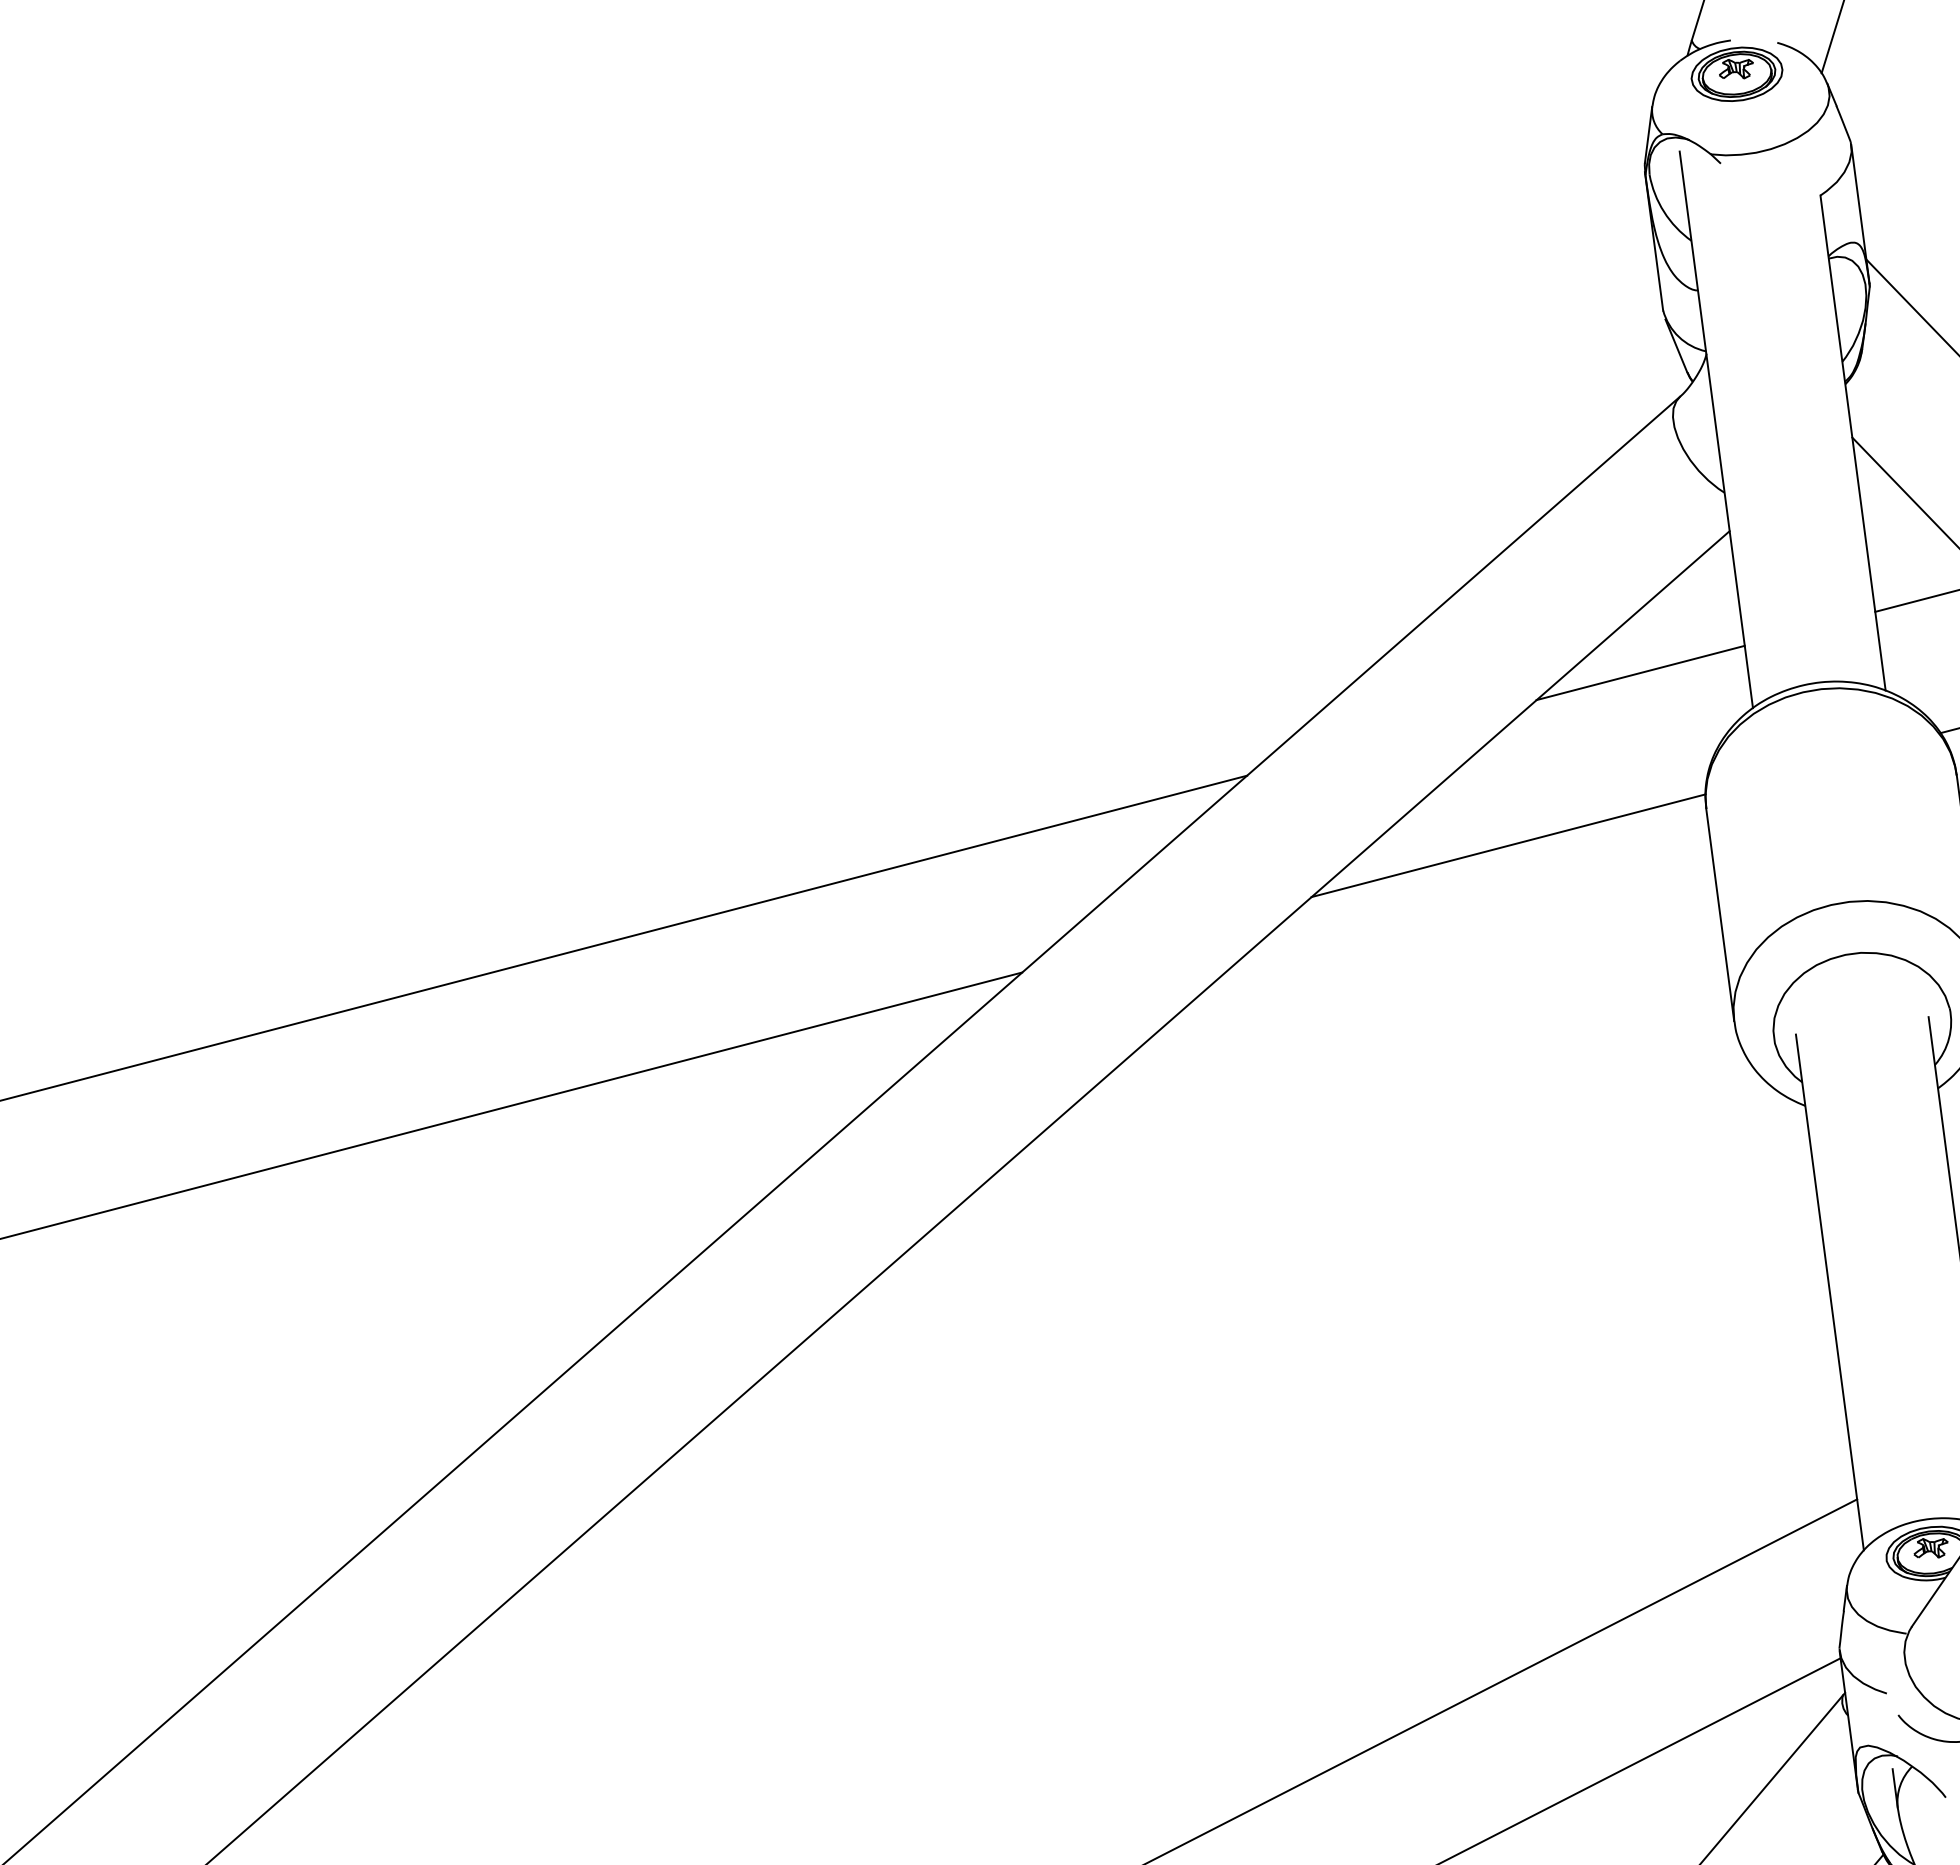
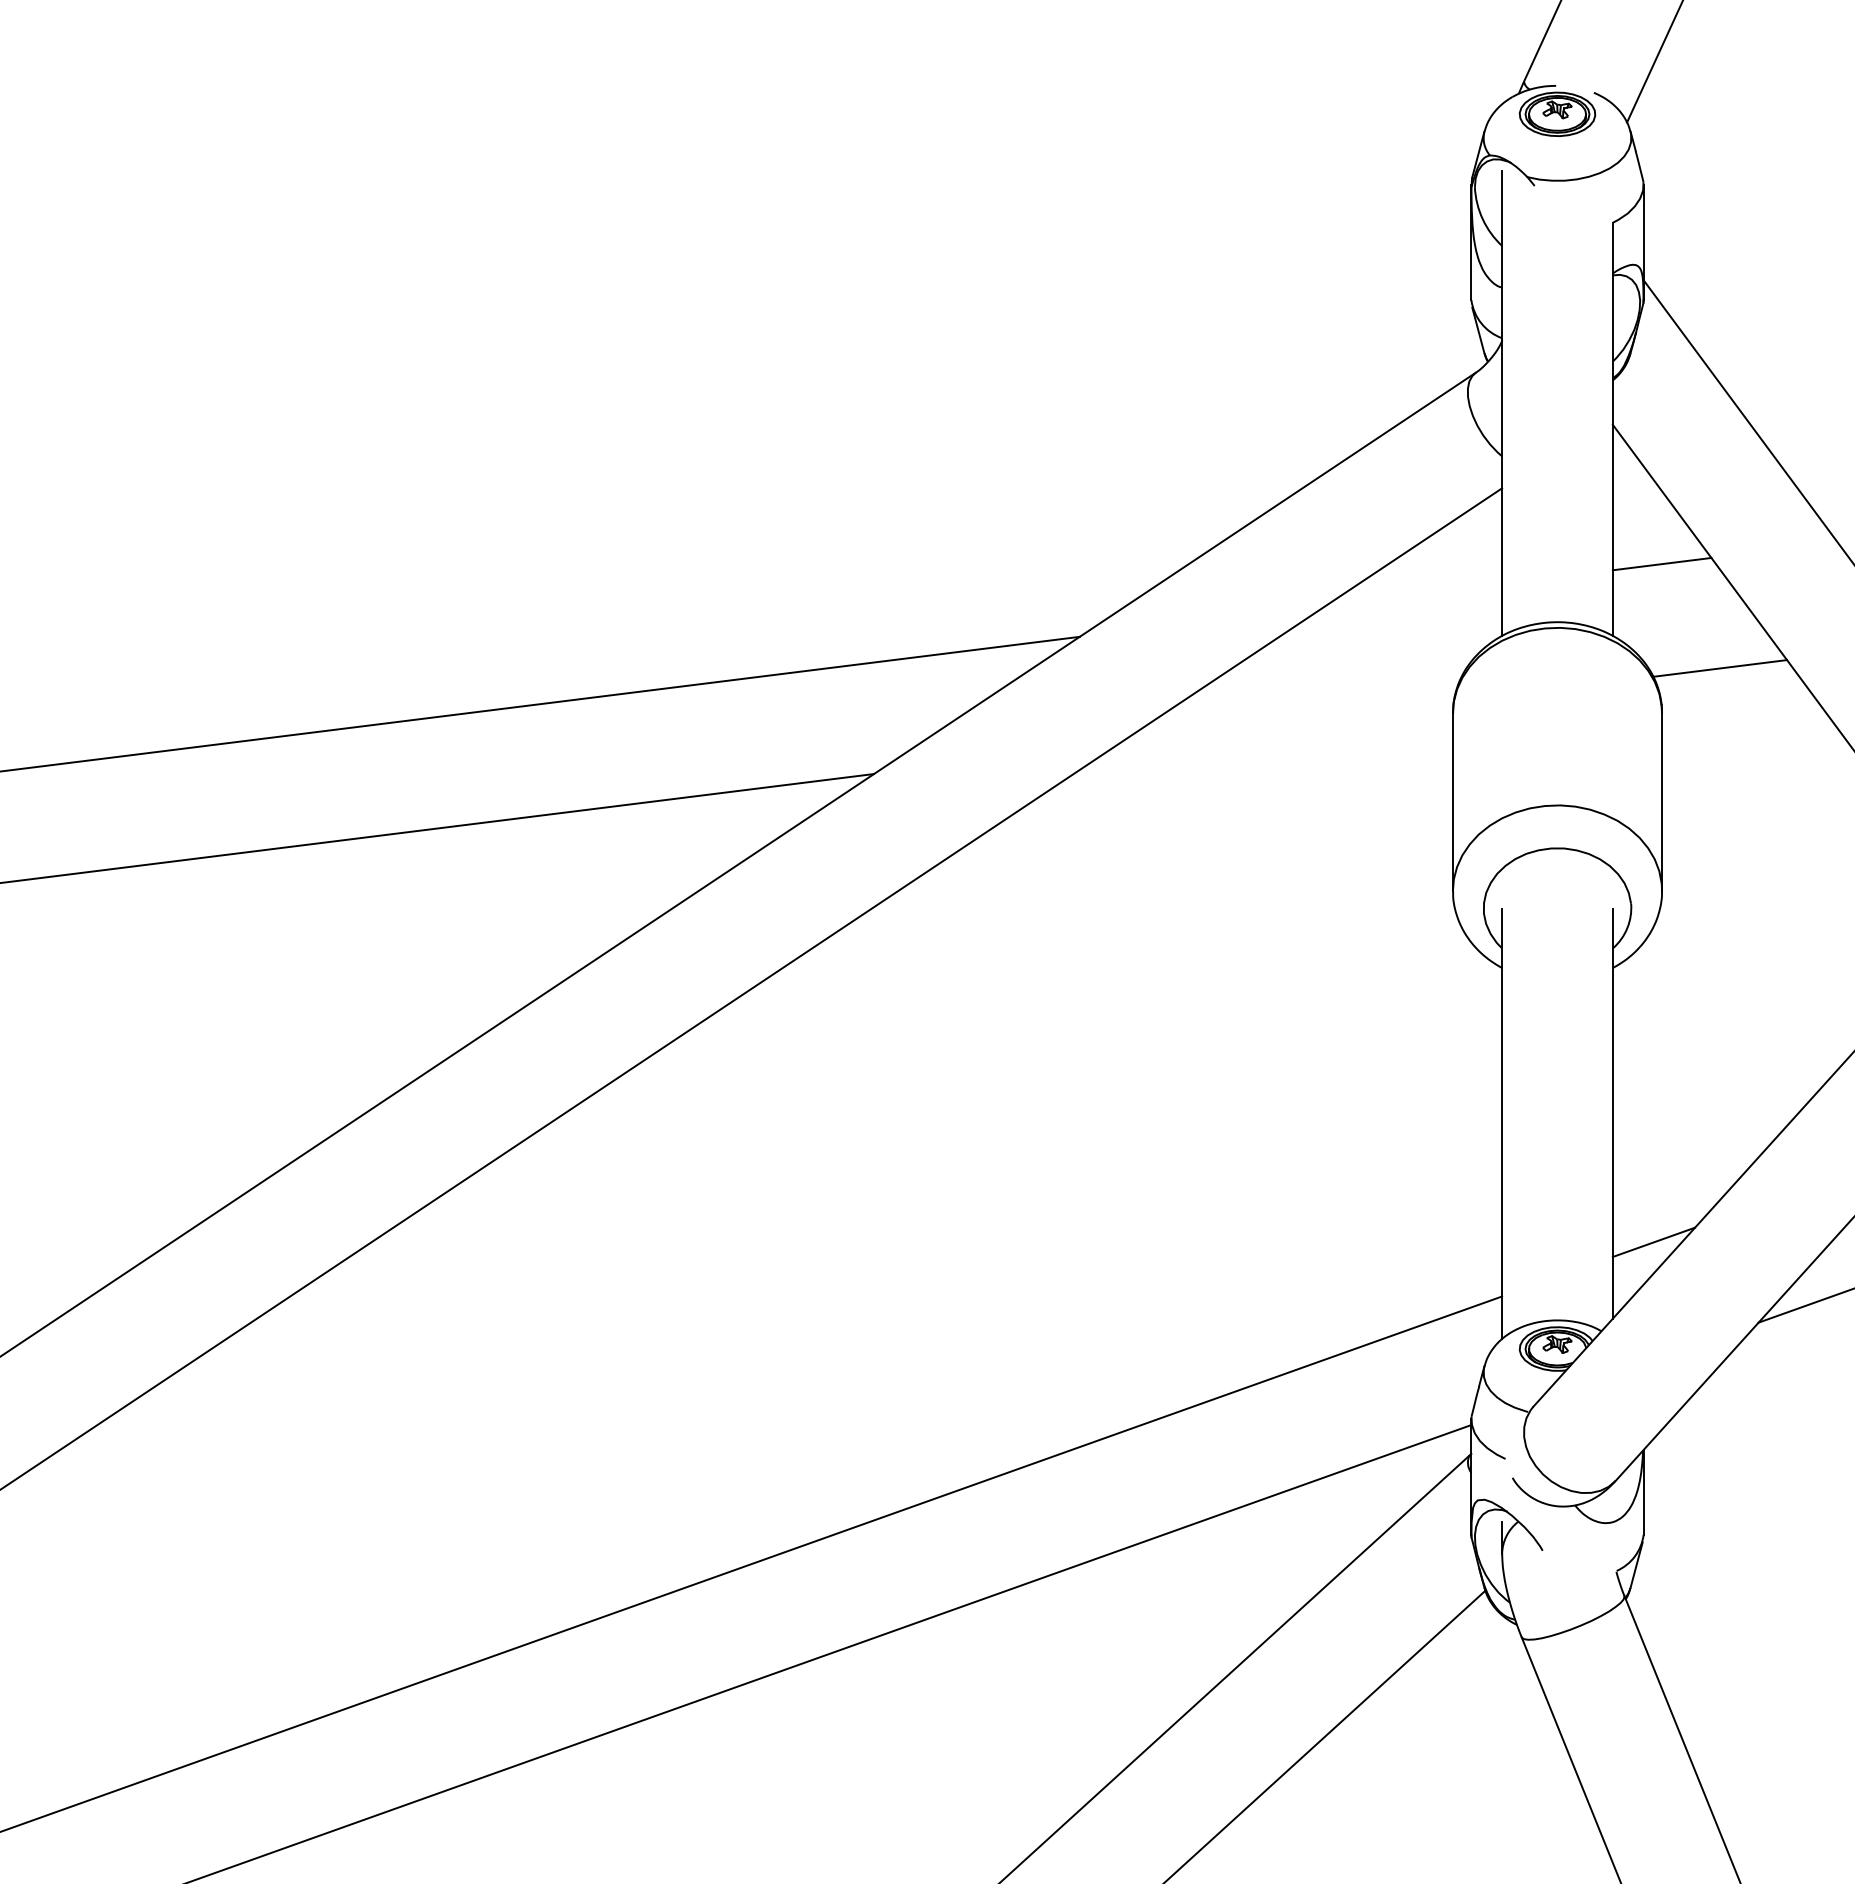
line: (1640, 673) -> (1413, 595), removed
line: (1508, 845) -> (1286, 722), removed

